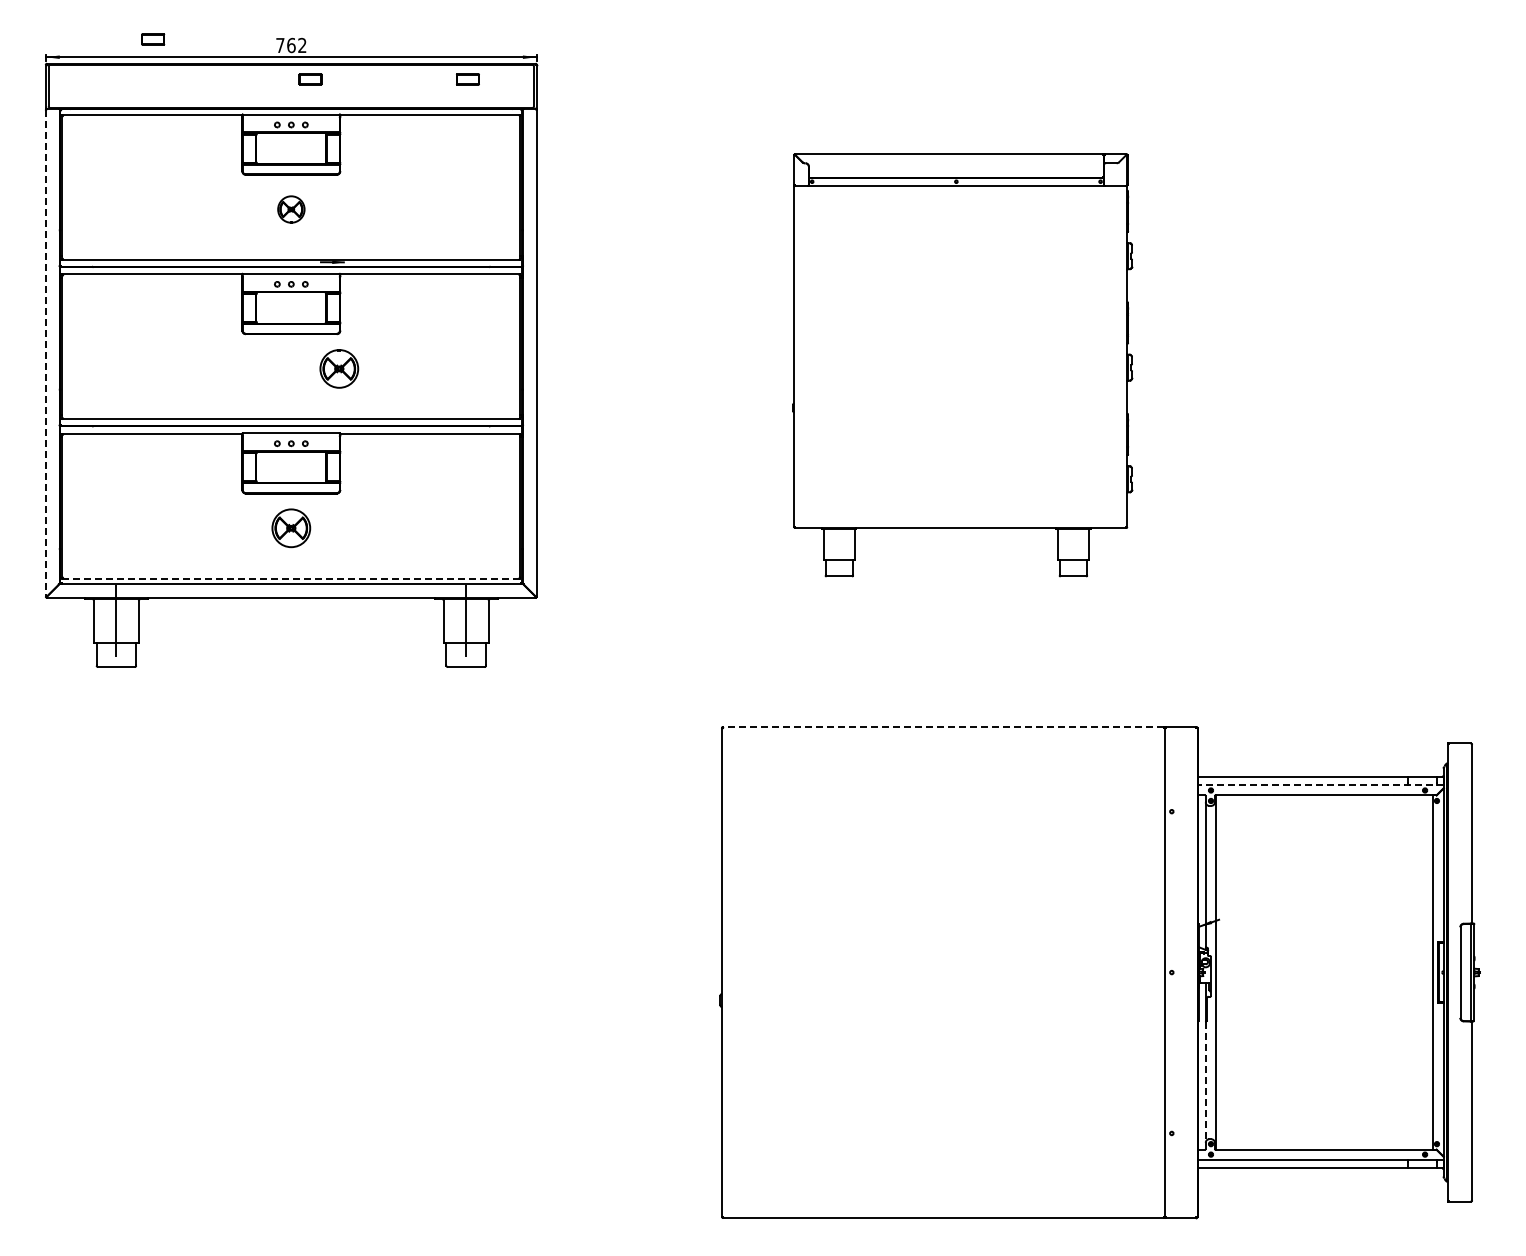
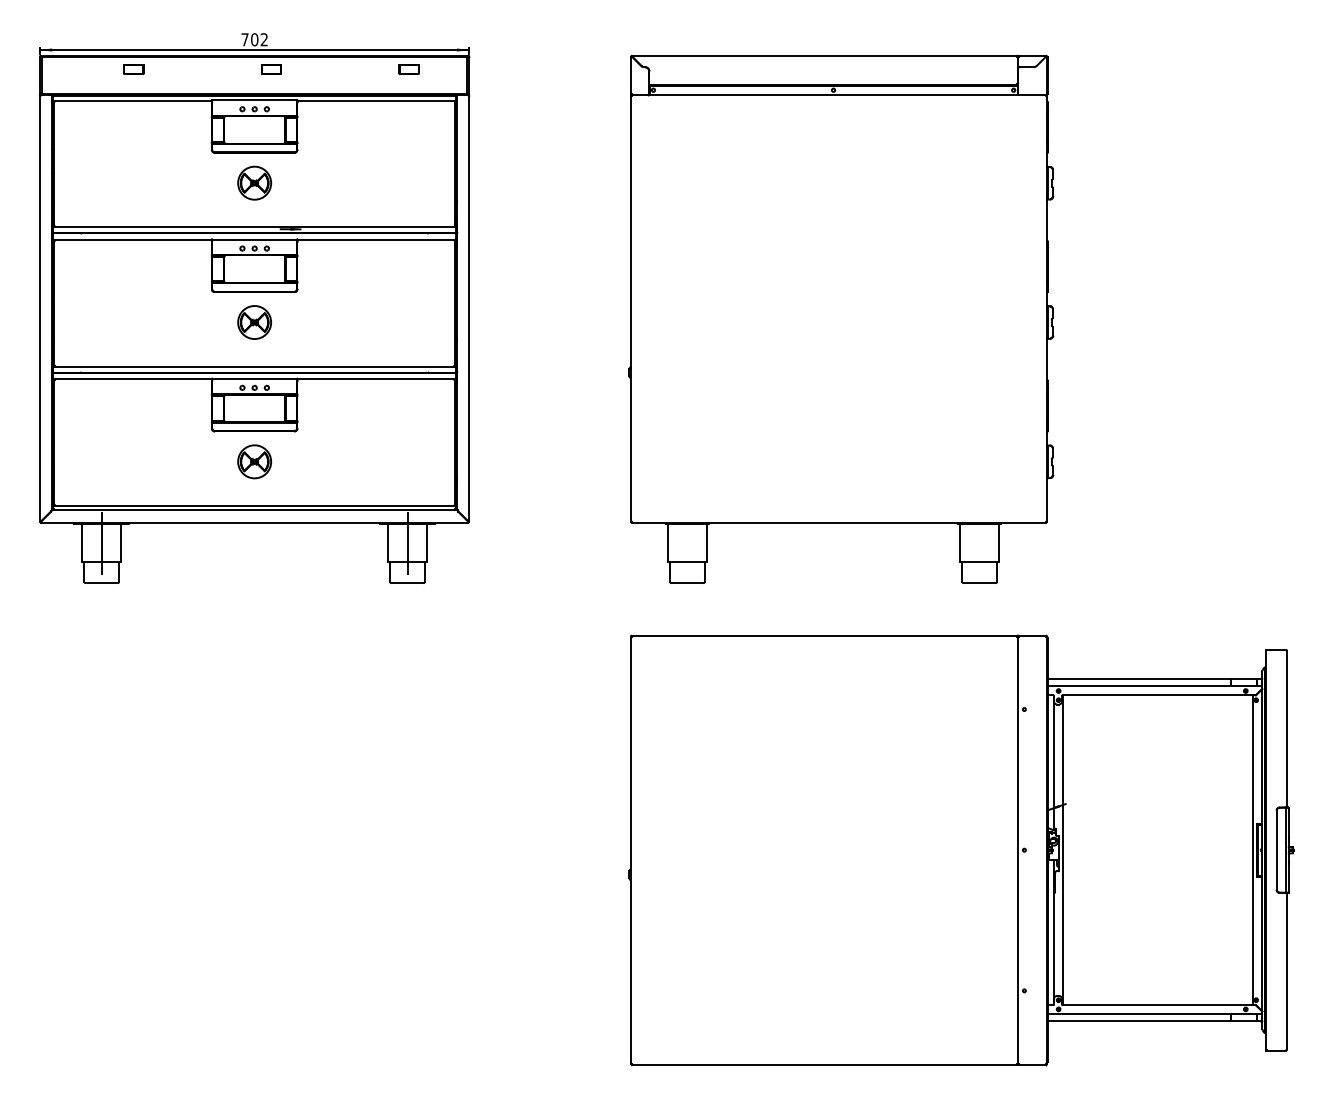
part: (153, 39) -> (134, 69), moved
text: (291, 44) -> (254, 38), 762 -> 702
part: (291, 209) -> (254, 183), size x1.43
line: (45, 354) -> (39, 309), dashed -> solid
part: (962, 364) -> (841, 318), size x1.43
part: (339, 368) -> (254, 322), moved
line: (291, 578) -> (254, 505), dashed -> solid
line: (942, 727) -> (823, 635), dashed -> solid
line: (1321, 784) -> (1155, 685), dashed -> solid
line: (1205, 1082) -> (1053, 946), dashed -> solid

